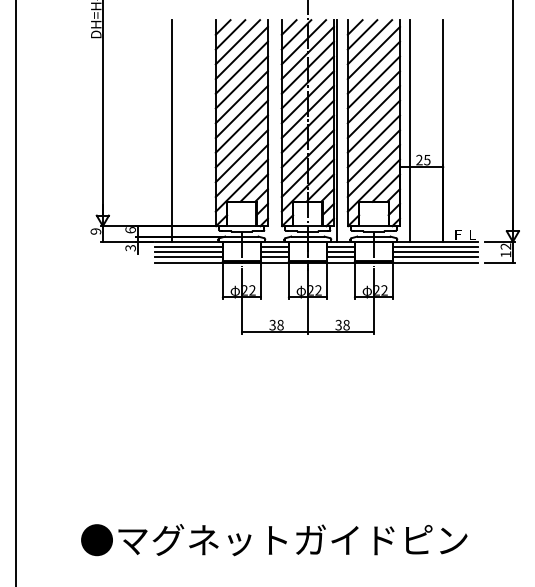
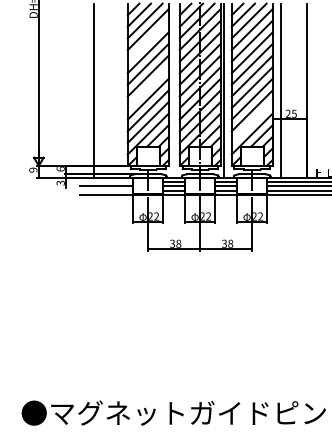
line: (241, 67) -> (148, 40), removed
line: (241, 126) -> (148, 87), removed
line: (373, 170) -> (251, 122), removed
line: (188, 247) -> (106, 182), removed
line: (188, 257) -> (106, 190), removed

